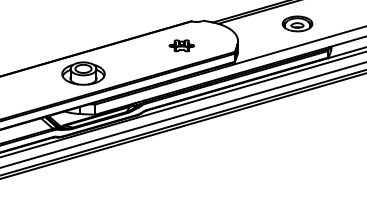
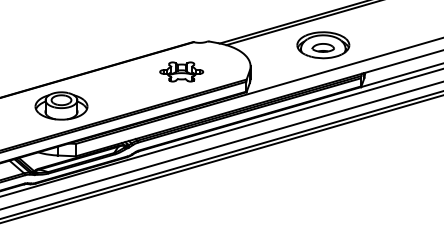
part: (297, 23) -> (323, 44), size x1.43
part: (181, 45) -> (181, 71), size x1.43

